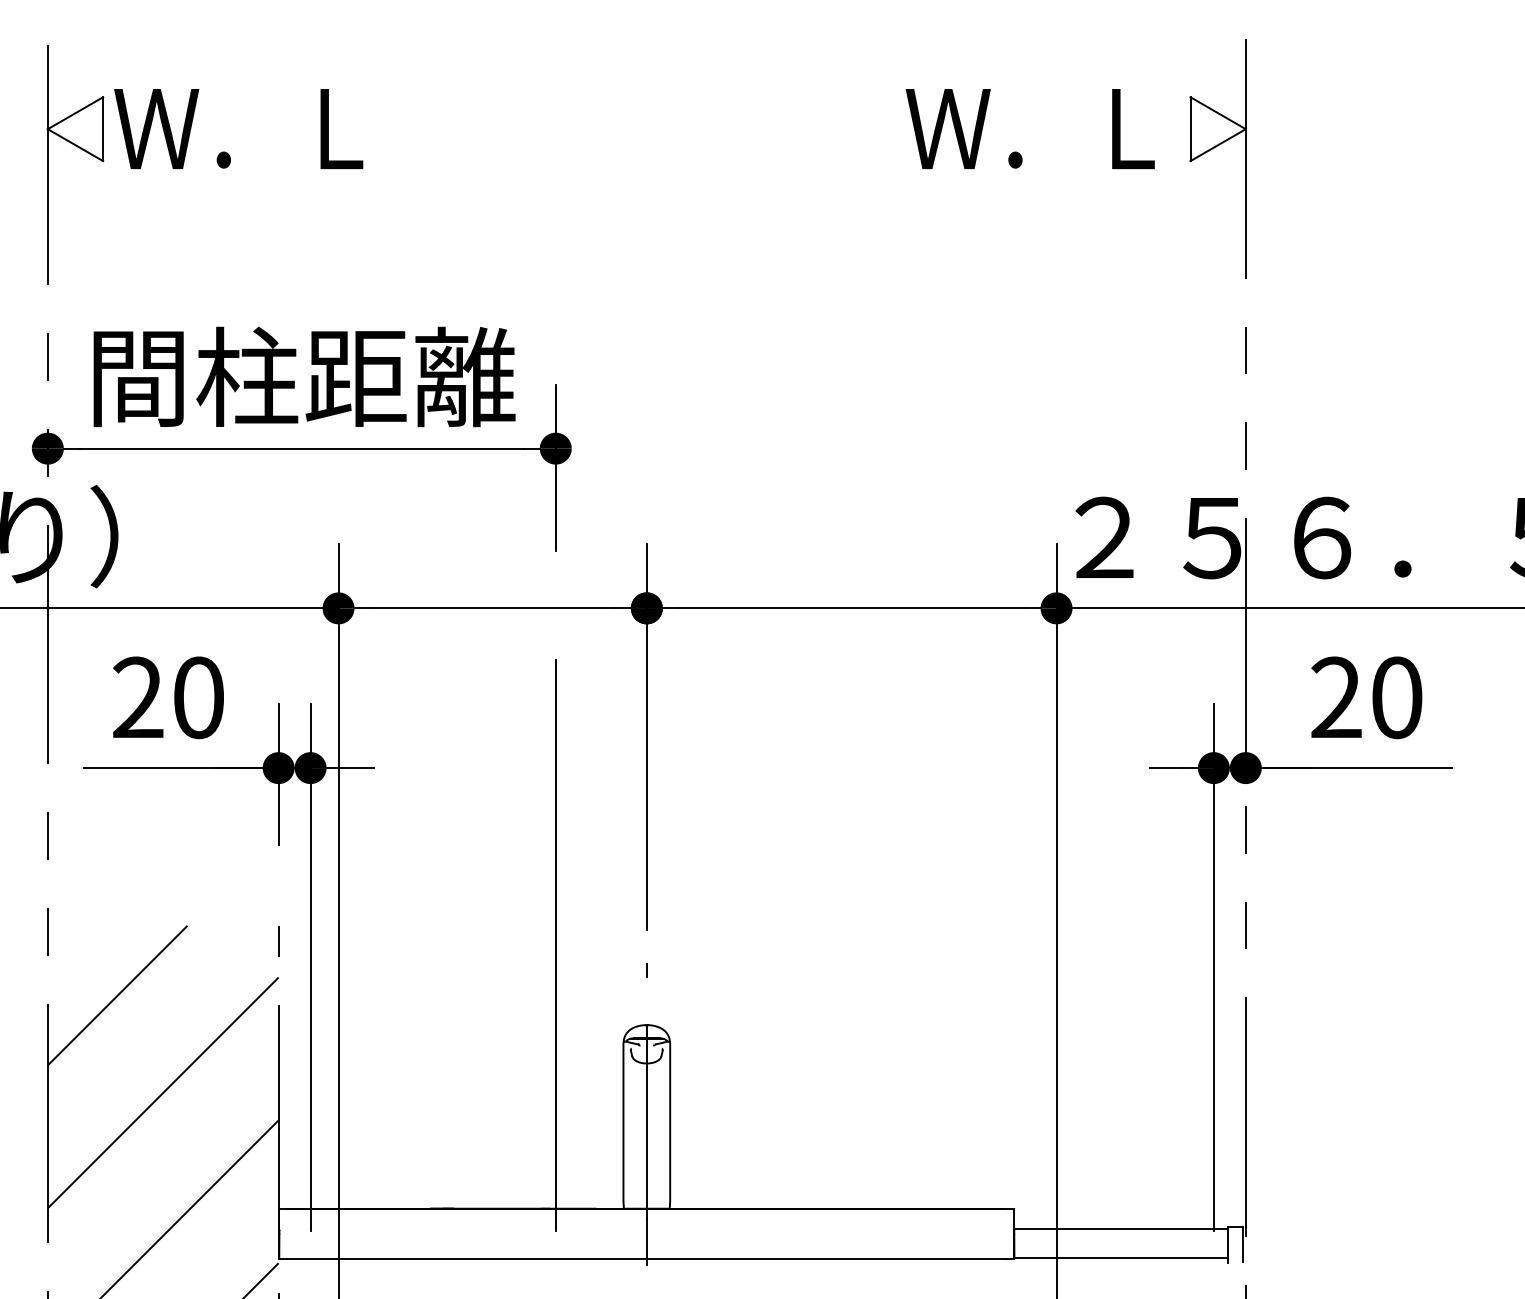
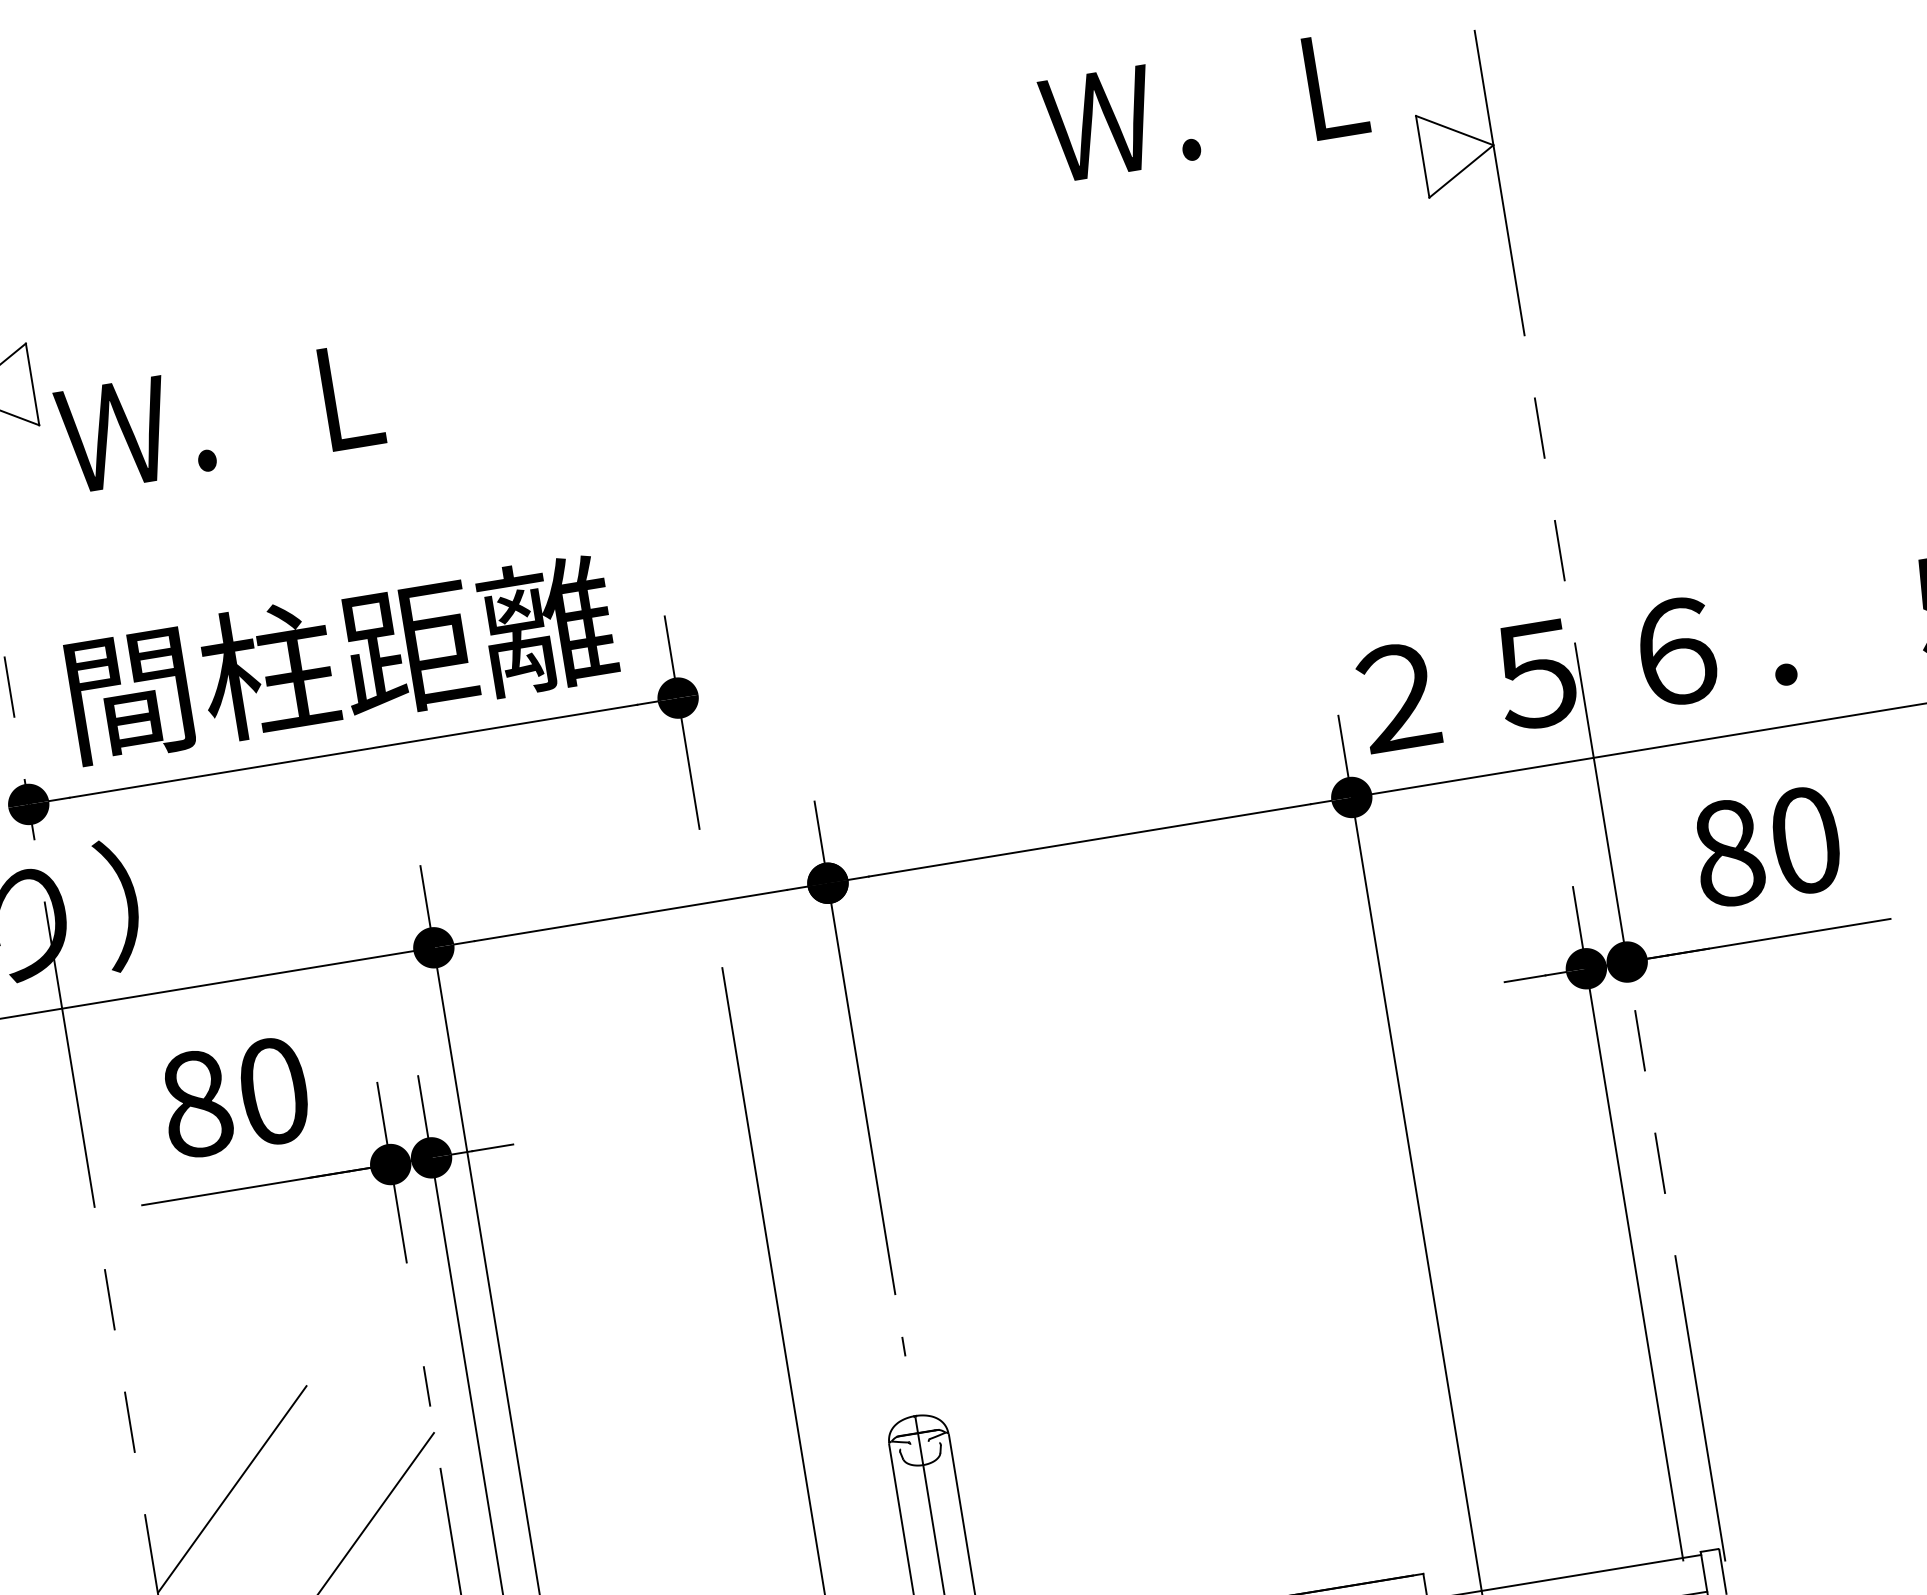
text: (238, 128) -> (219, 417), moved
text: (1029, 128) -> (1203, 106), moved
text: (138, 697) -> (196, 1103), 20 -> 80
text: (1336, 697) -> (1728, 852), 20 -> 80

